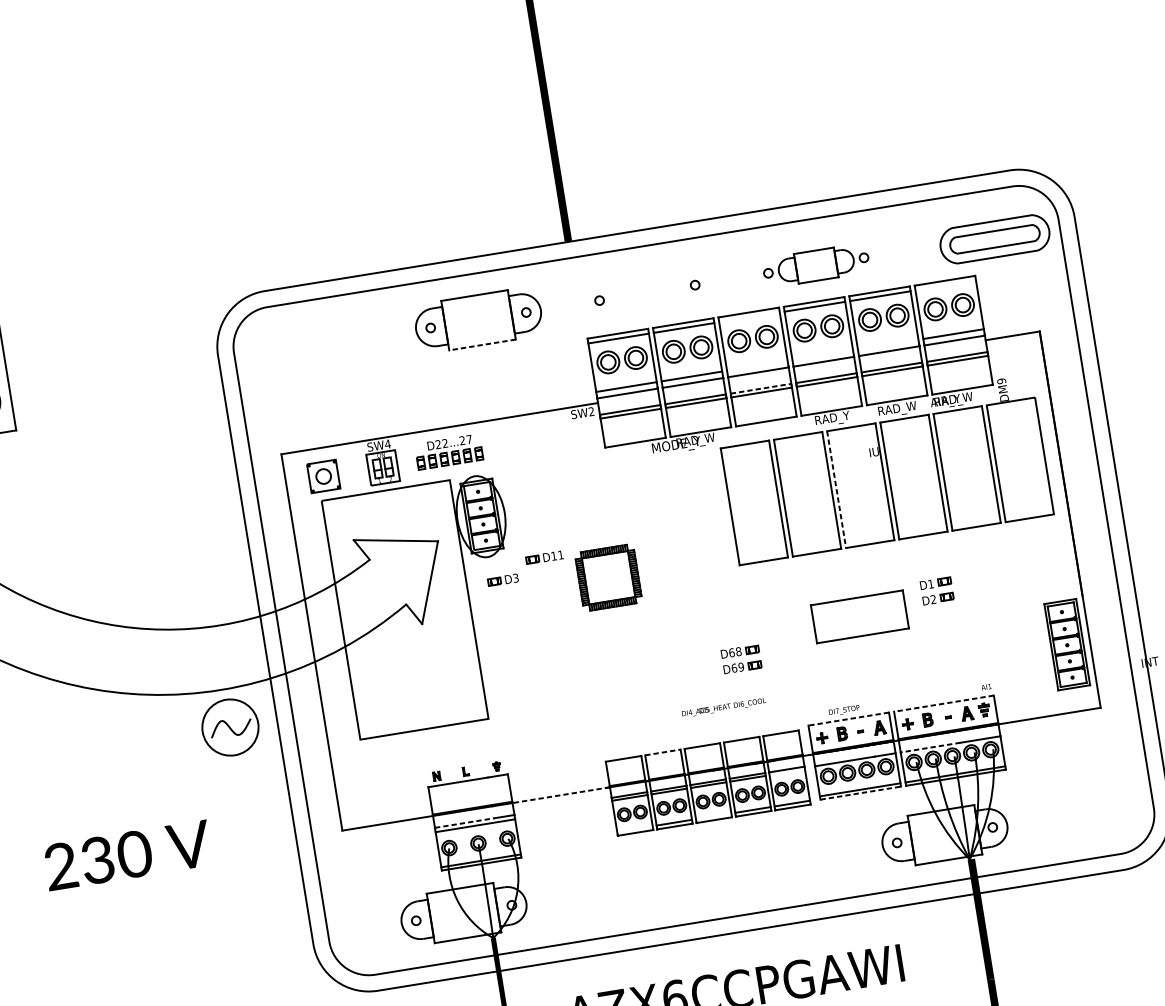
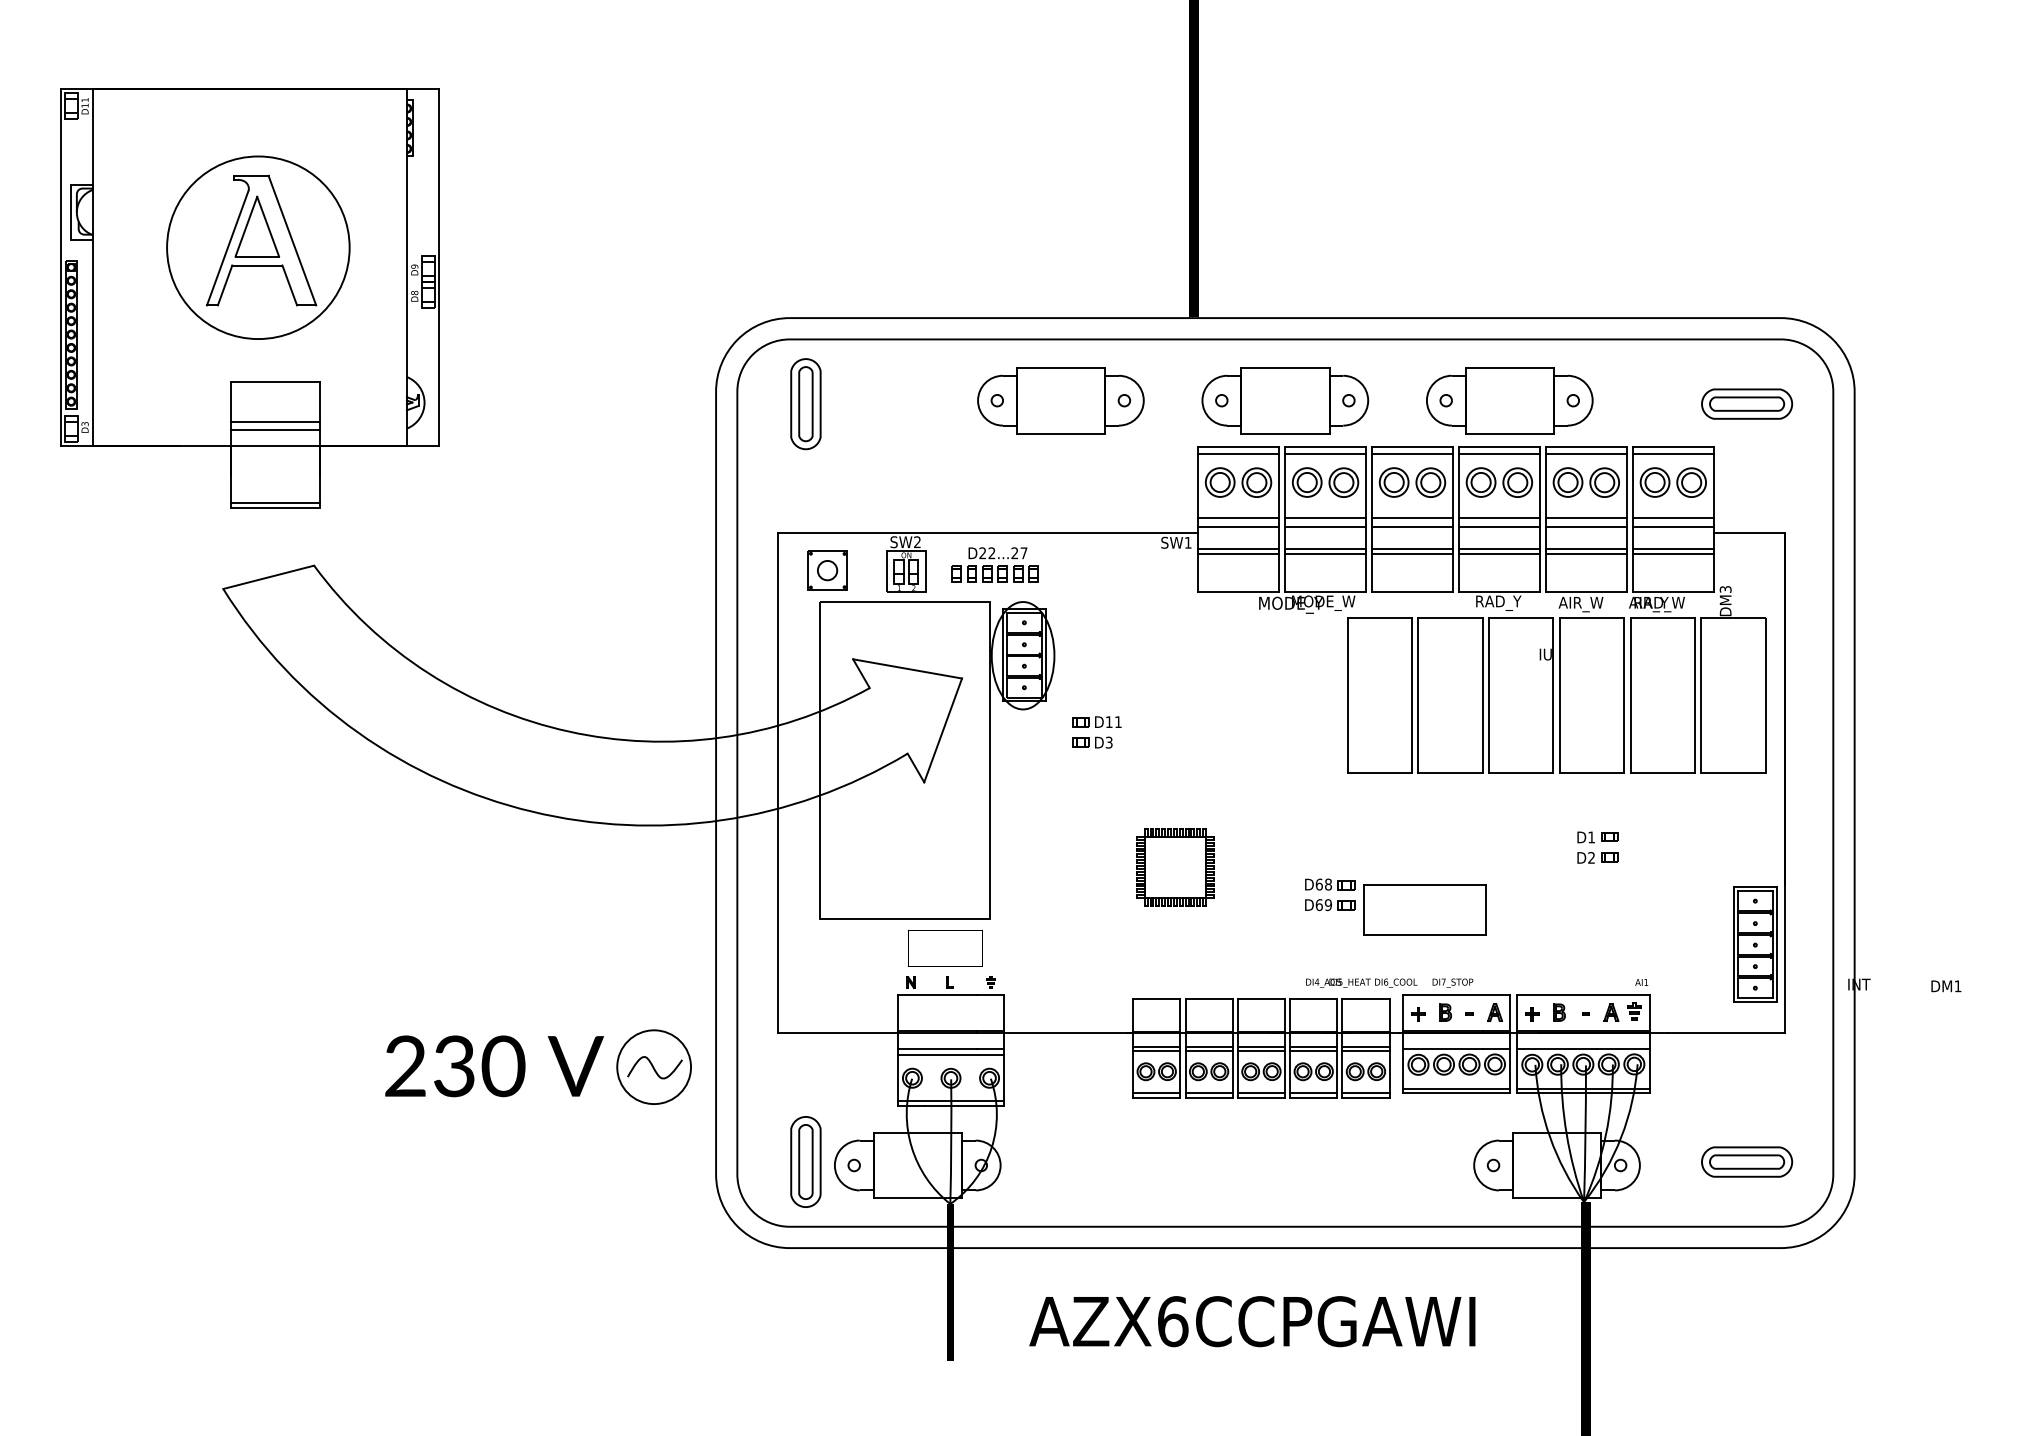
part: (995, 238) -> (1747, 403), size x0.62
part: (815, 265) -> (1509, 400), size x1.67
line: (945, 285) -> (1673, 453), added
part: (647, 292) -> (1285, 400), added
line: (749, 317) -> (1412, 453), added
line: (482, 344) -> (1060, 433), dashed -> solid
line: (888, 344) -> (1586, 518), added
part: (286, 354) -> (805, 404), added
line: (822, 355) -> (1499, 518), added
line: (757, 366) -> (1412, 518), added
text: (1001, 381) -> (1725, 589), DM9 -> DM3
line: (761, 388) -> (1413, 548), dashed -> solid
text: (897, 409) -> (1584, 604), RAD_W -> AIR_W
text: (591, 411) -> (1187, 542), SW2 -> SW1
text: (701, 439) -> (1324, 602), RAD_W -> MODE_W
text: (387, 443) -> (917, 541), SW4 -> SW2
line: (836, 489) -> (1489, 695), dashed -> solid
part: (608, 577) -> (1175, 867), moved
part: (503, 580) -> (1092, 742), moved
part: (859, 616) -> (1424, 909), moved
line: (943, 703) -> (1582, 994), dashed -> solid
text: (723, 707) -> (1361, 982), moved
line: (848, 718) -> (1456, 994), dashed -> solid
part: (229, 727) -> (653, 1066), moved
part: (457, 745) -> (944, 947), added
line: (930, 747) -> (1556, 1049), dashed -> solid
line: (663, 752) -> (1209, 999), dashed -> solid
line: (786, 772) -> (1365, 1051), added
line: (860, 793) -> (1456, 1093), dashed -> solid
line: (561, 795) -> (1068, 1033), dashed -> solid
part: (1087, 808) -> (1747, 1161), added
line: (712, 816) -> (1260, 1092), added
line: (464, 823) -> (937, 1049), dashed -> solid
line: (634, 829) -> (1156, 1092), added
text: (127, 855) -> (494, 1066), moved
part: (379, 923) -> (805, 1161), added

